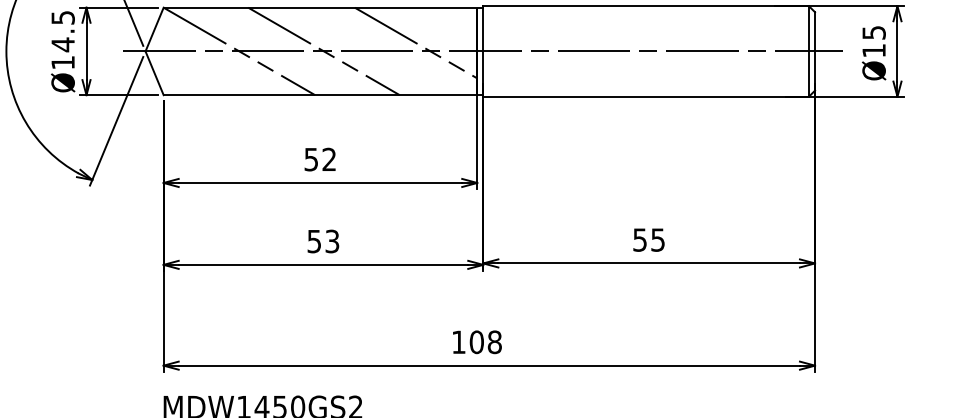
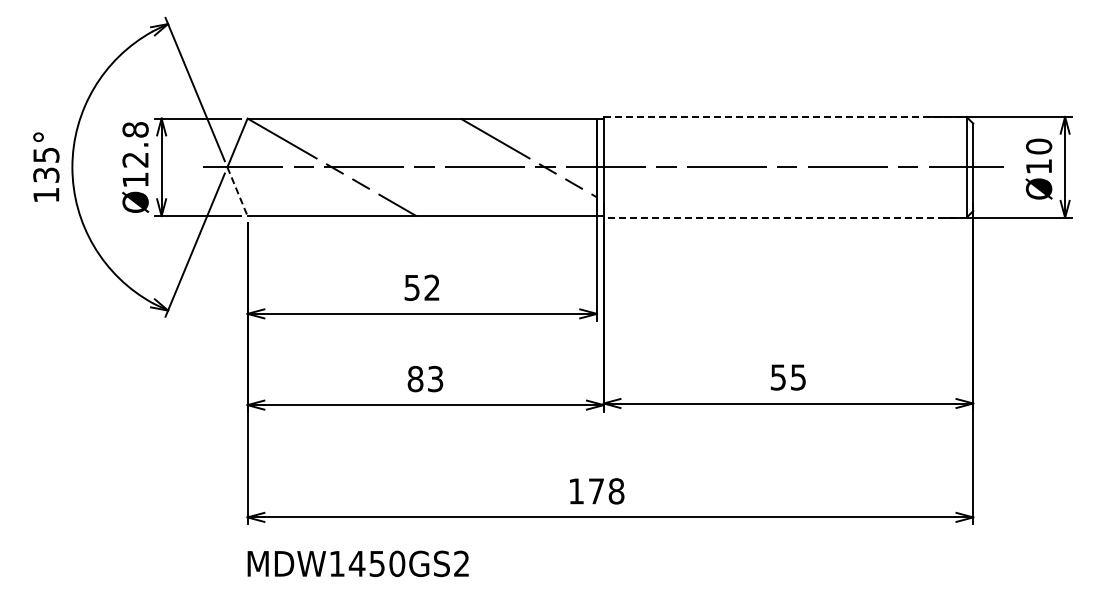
line: (646, 5) -> (785, 116), solid -> dashed
text: (63, 31) -> (135, 145), Ø14.5 -> Ø12.8
text: (874, 32) -> (1039, 146), Ø15 -> Ø10
line: (323, 51) -> (425, 167), removed
line: (154, 74) -> (237, 192), solid -> dashed
line: (645, 96) -> (784, 217), solid -> dashed
text: (314, 240) -> (415, 378), 53 -> 83
text: (476, 342) -> (596, 491), 108 -> 178

